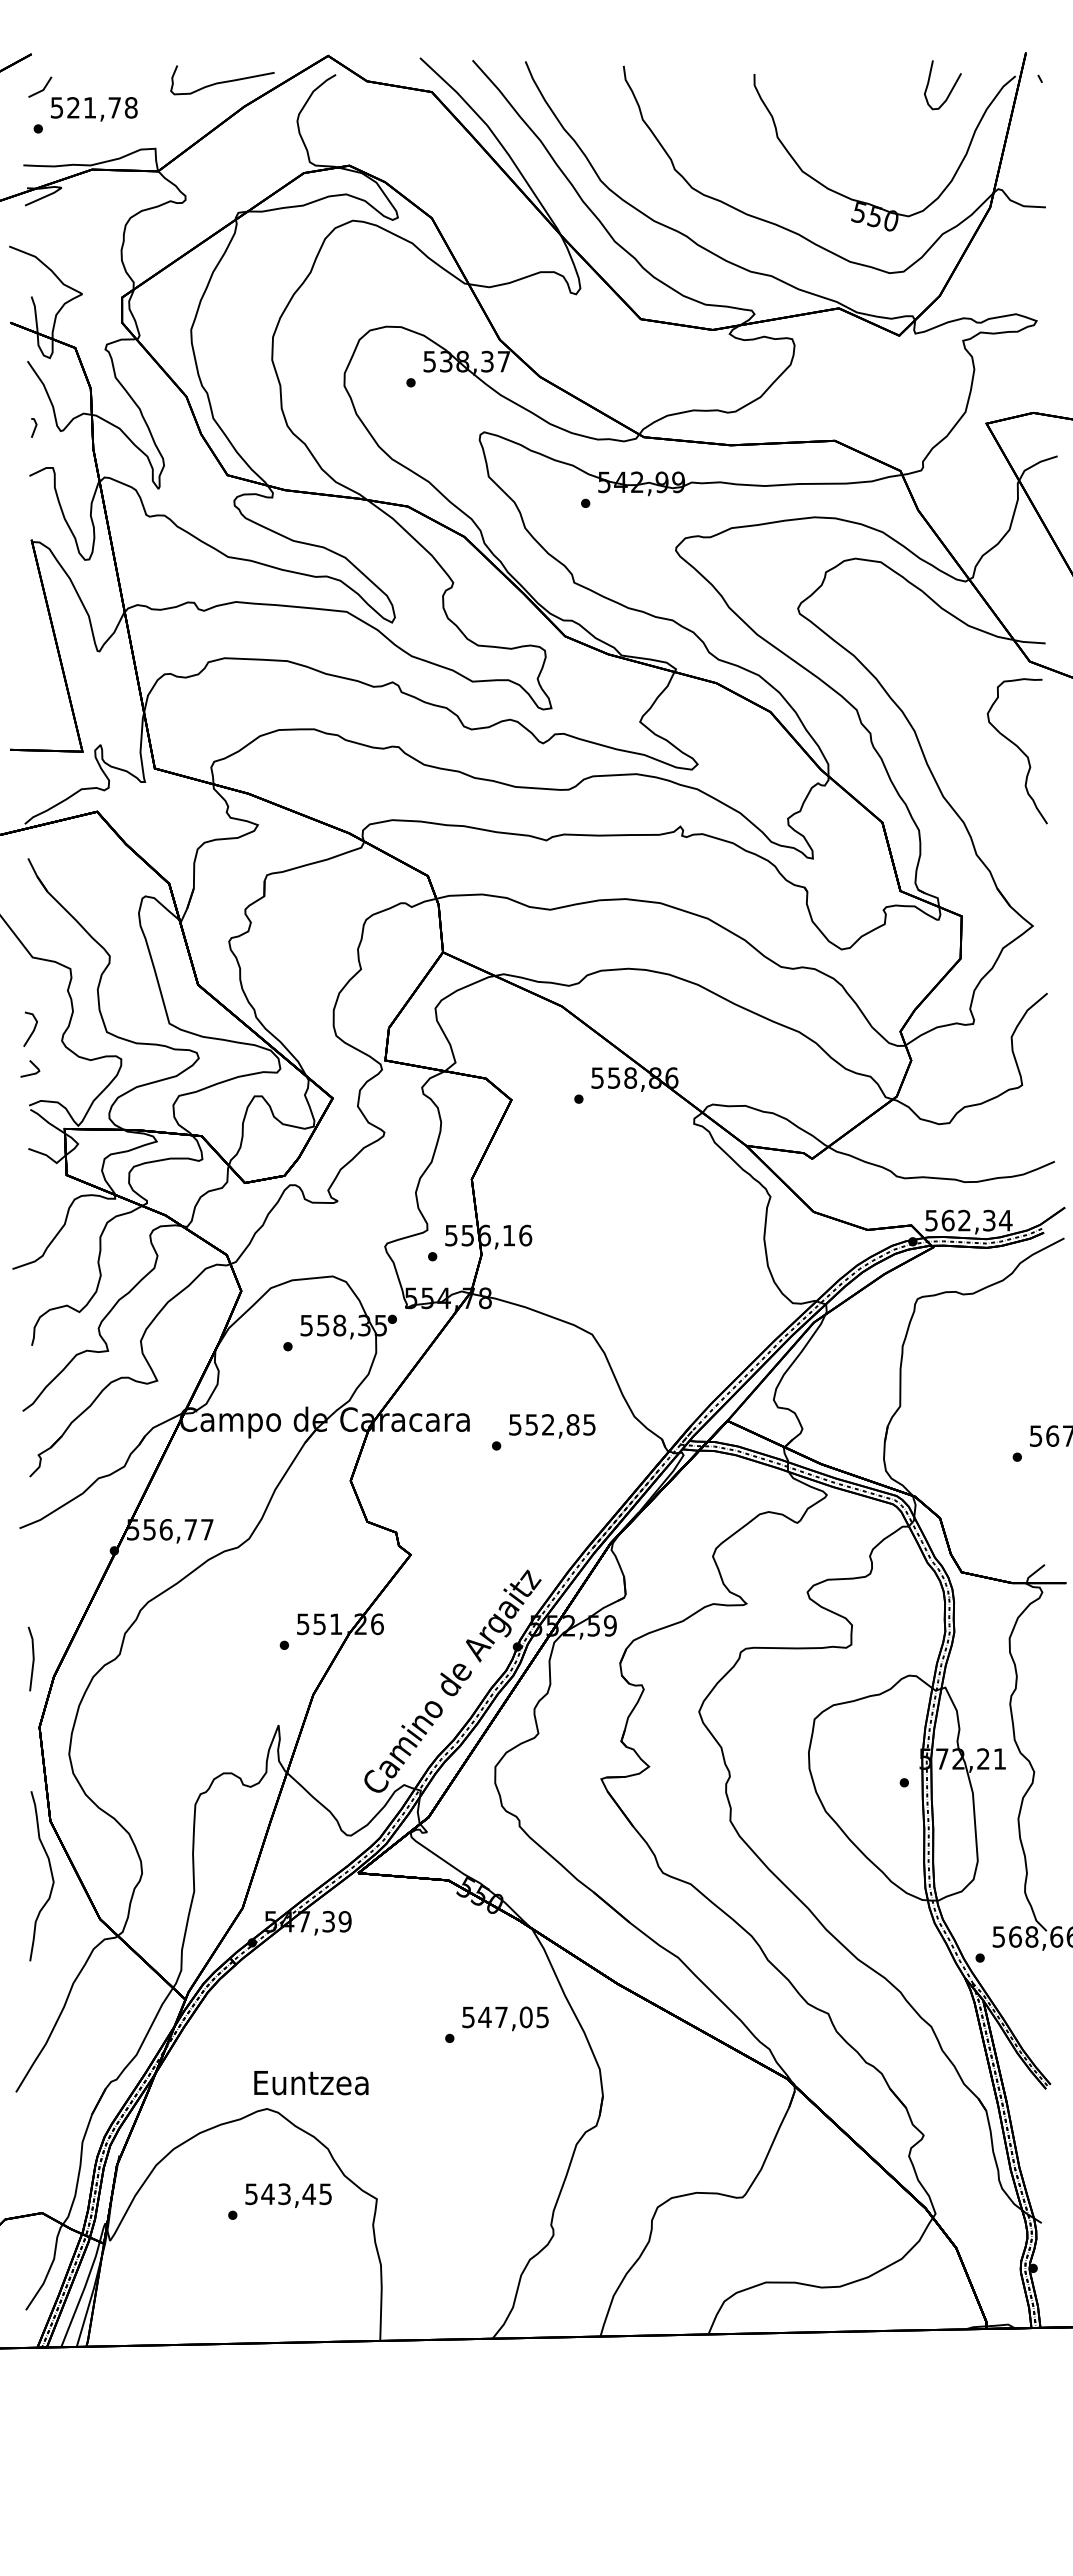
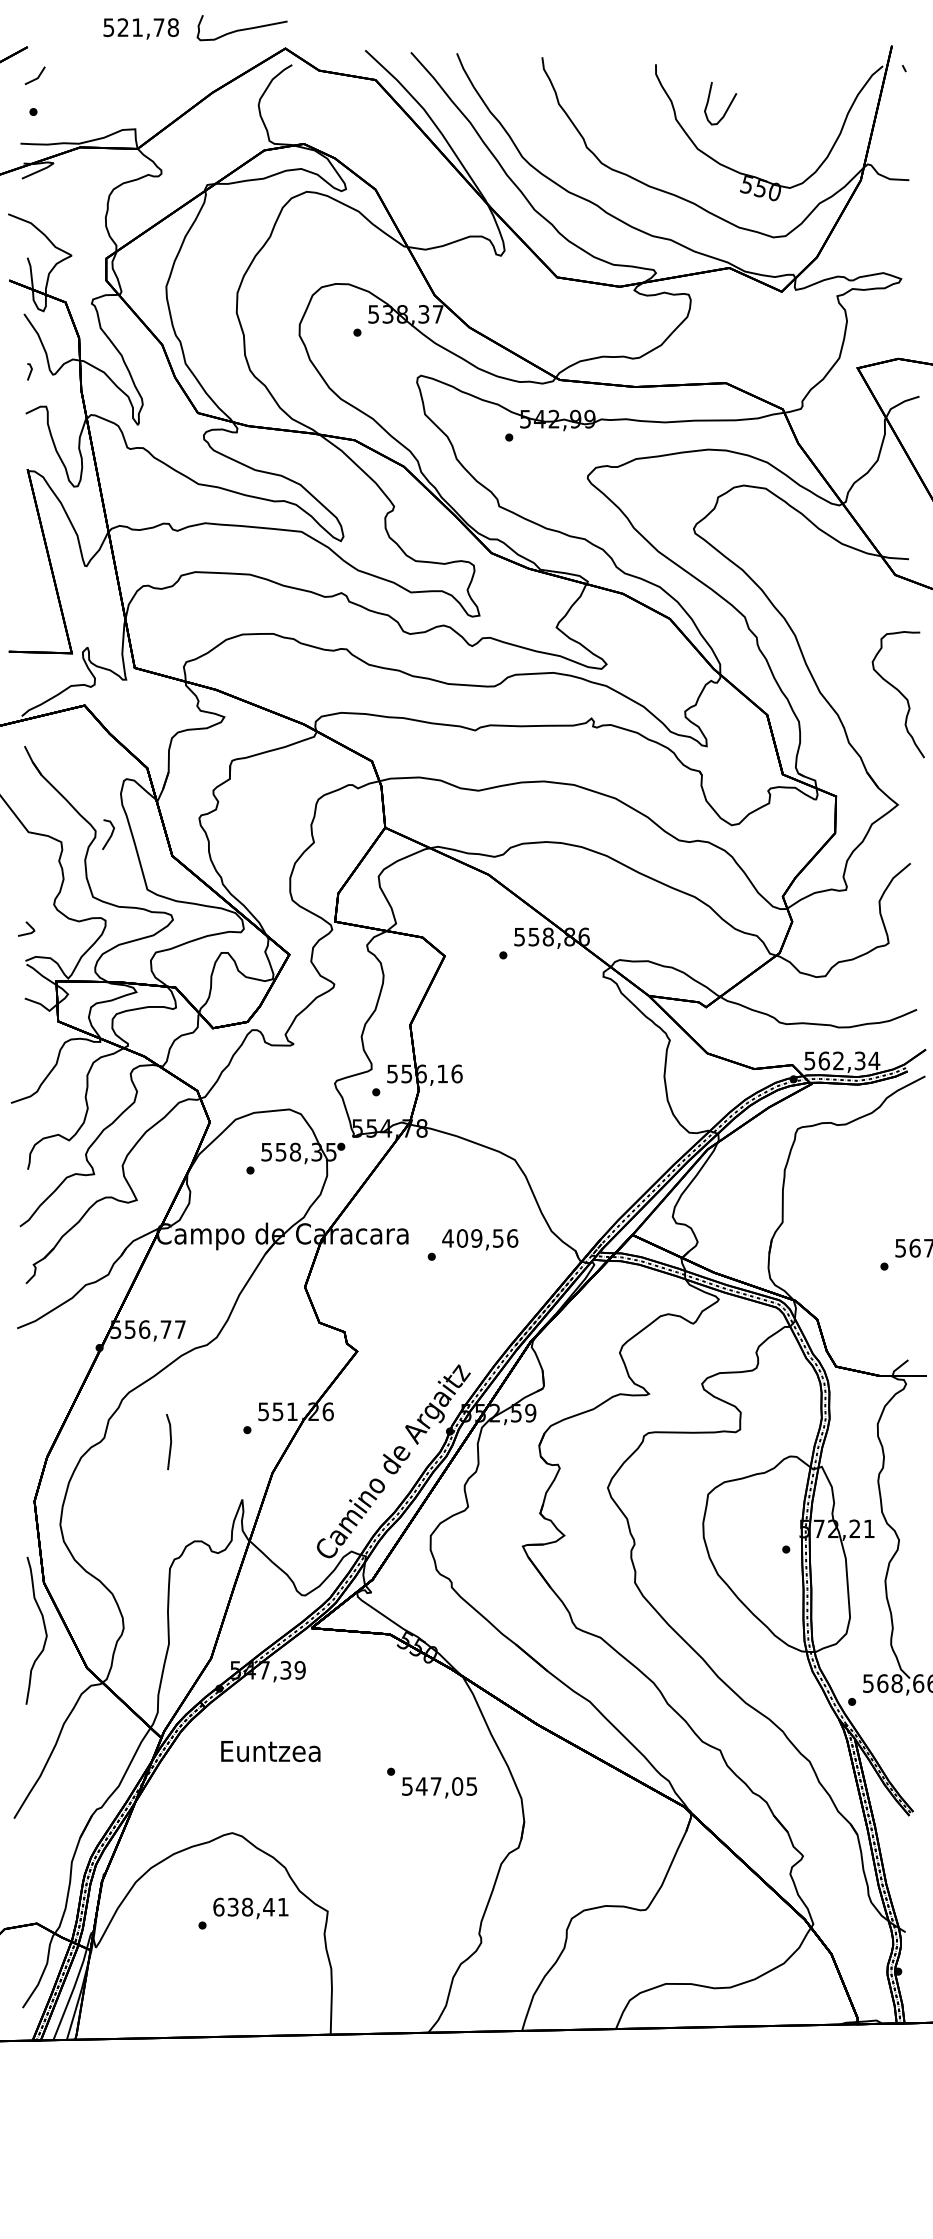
curve: (222, 81) -> (242, 29), moved
curve: (950, 90) -> (727, 108), moved
text: (94, 109) -> (141, 29), moved
curve: (1018, 749) -> (899, 693), moved
line: (32, 1030) -> (110, 835), moved
text: (552, 1424) -> (480, 1238), 552,85 -> 409,56
line: (32, 1658) -> (170, 1441), moved
text: (505, 2018) -> (439, 1787), moved
text: (311, 2083) -> (270, 1751), moved
text: (288, 2194) -> (250, 1907), 543,45 -> 638,41

